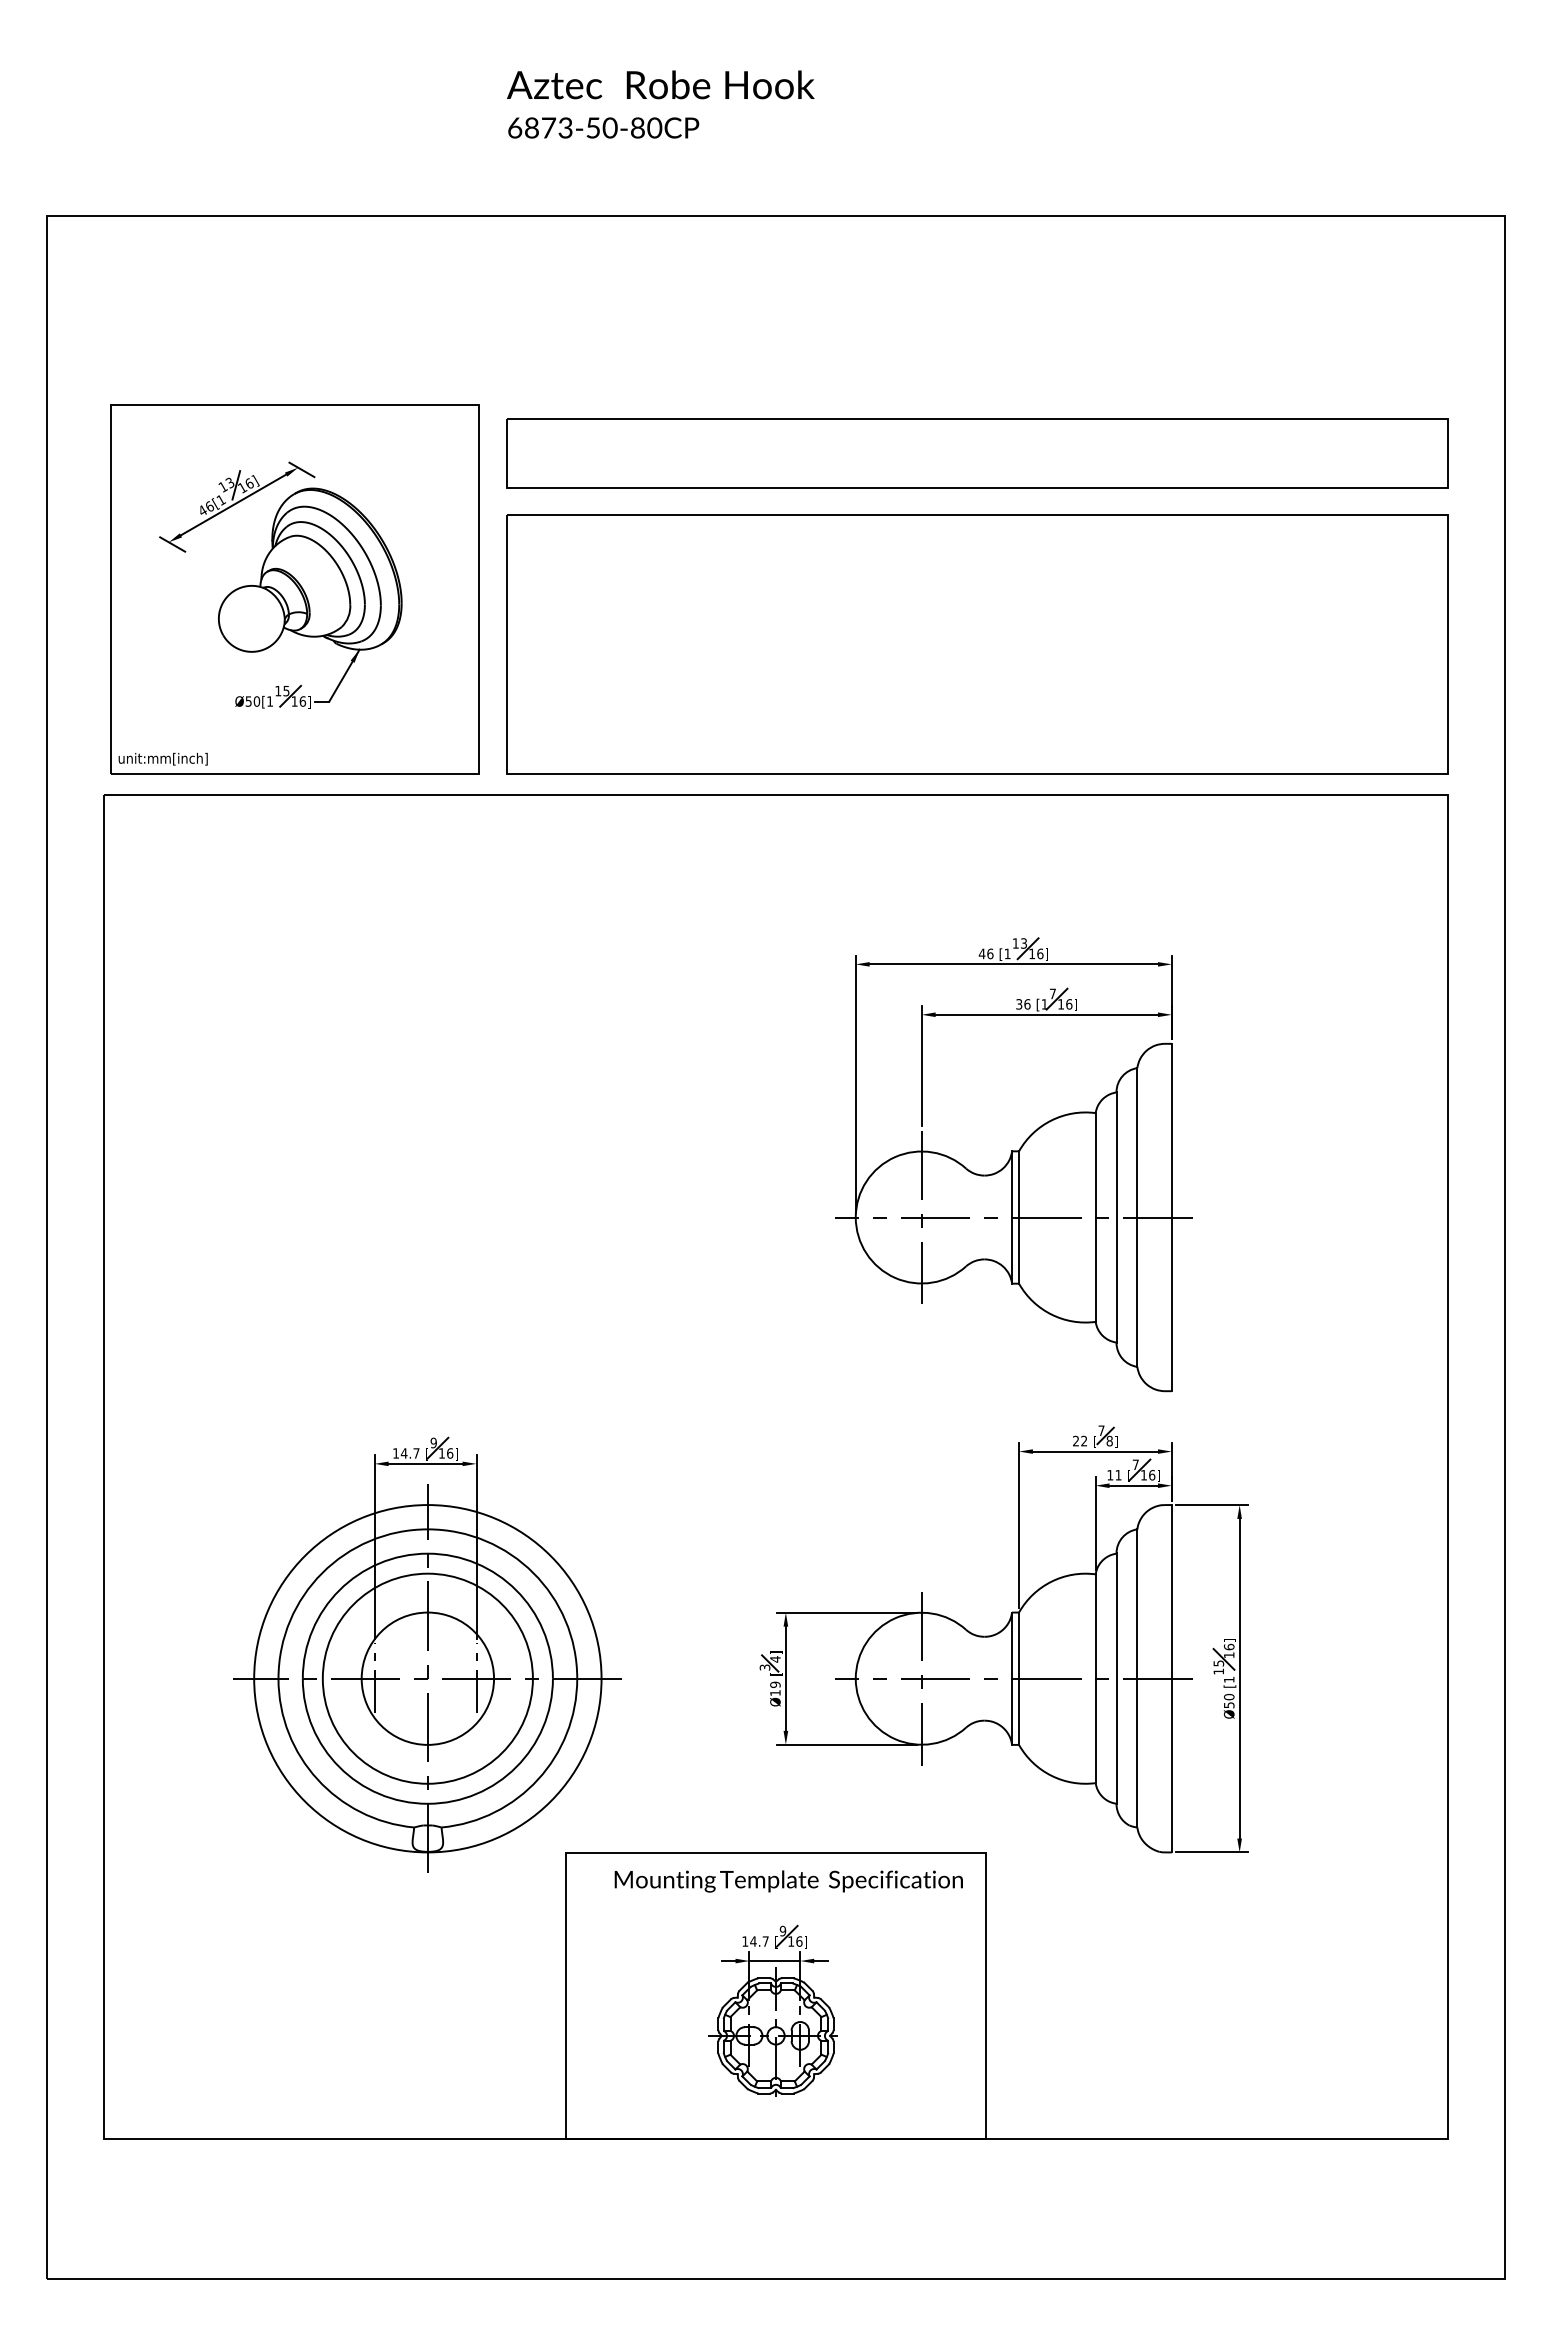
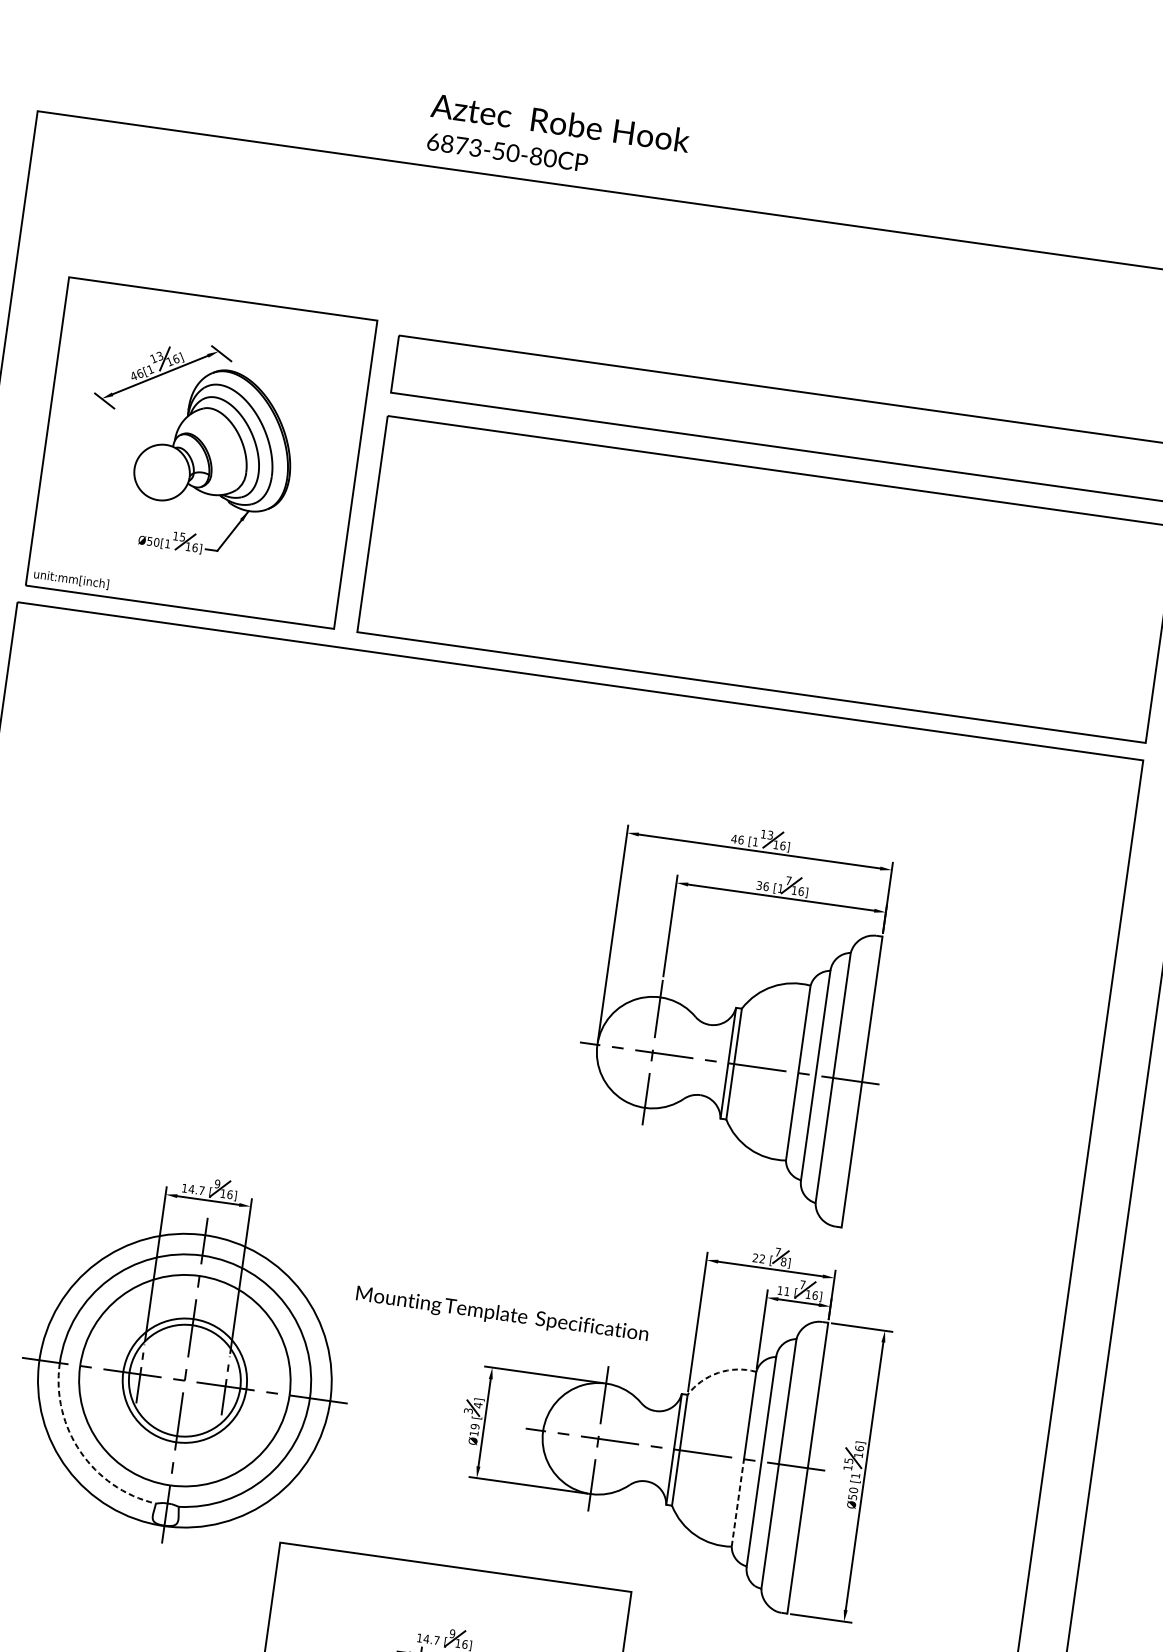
text: (660, 104) -> (557, 139), moved
arc: (1051, 1581) -> (718, 1372), solid -> dashed
circle: (427, 1678) -> (184, 1380), size x0.7
line: (1095, 1730) -> (737, 1502), solid -> dashed
arc: (317, 1779) -> (80, 1452), solid -> dashed
text: (788, 1881) -> (502, 1314), moved

